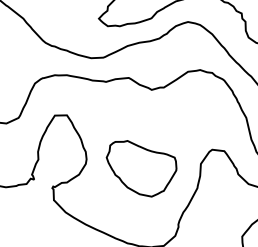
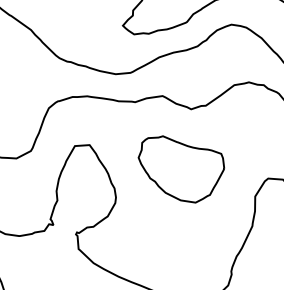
part: (141, 168) -> (181, 168), moved

